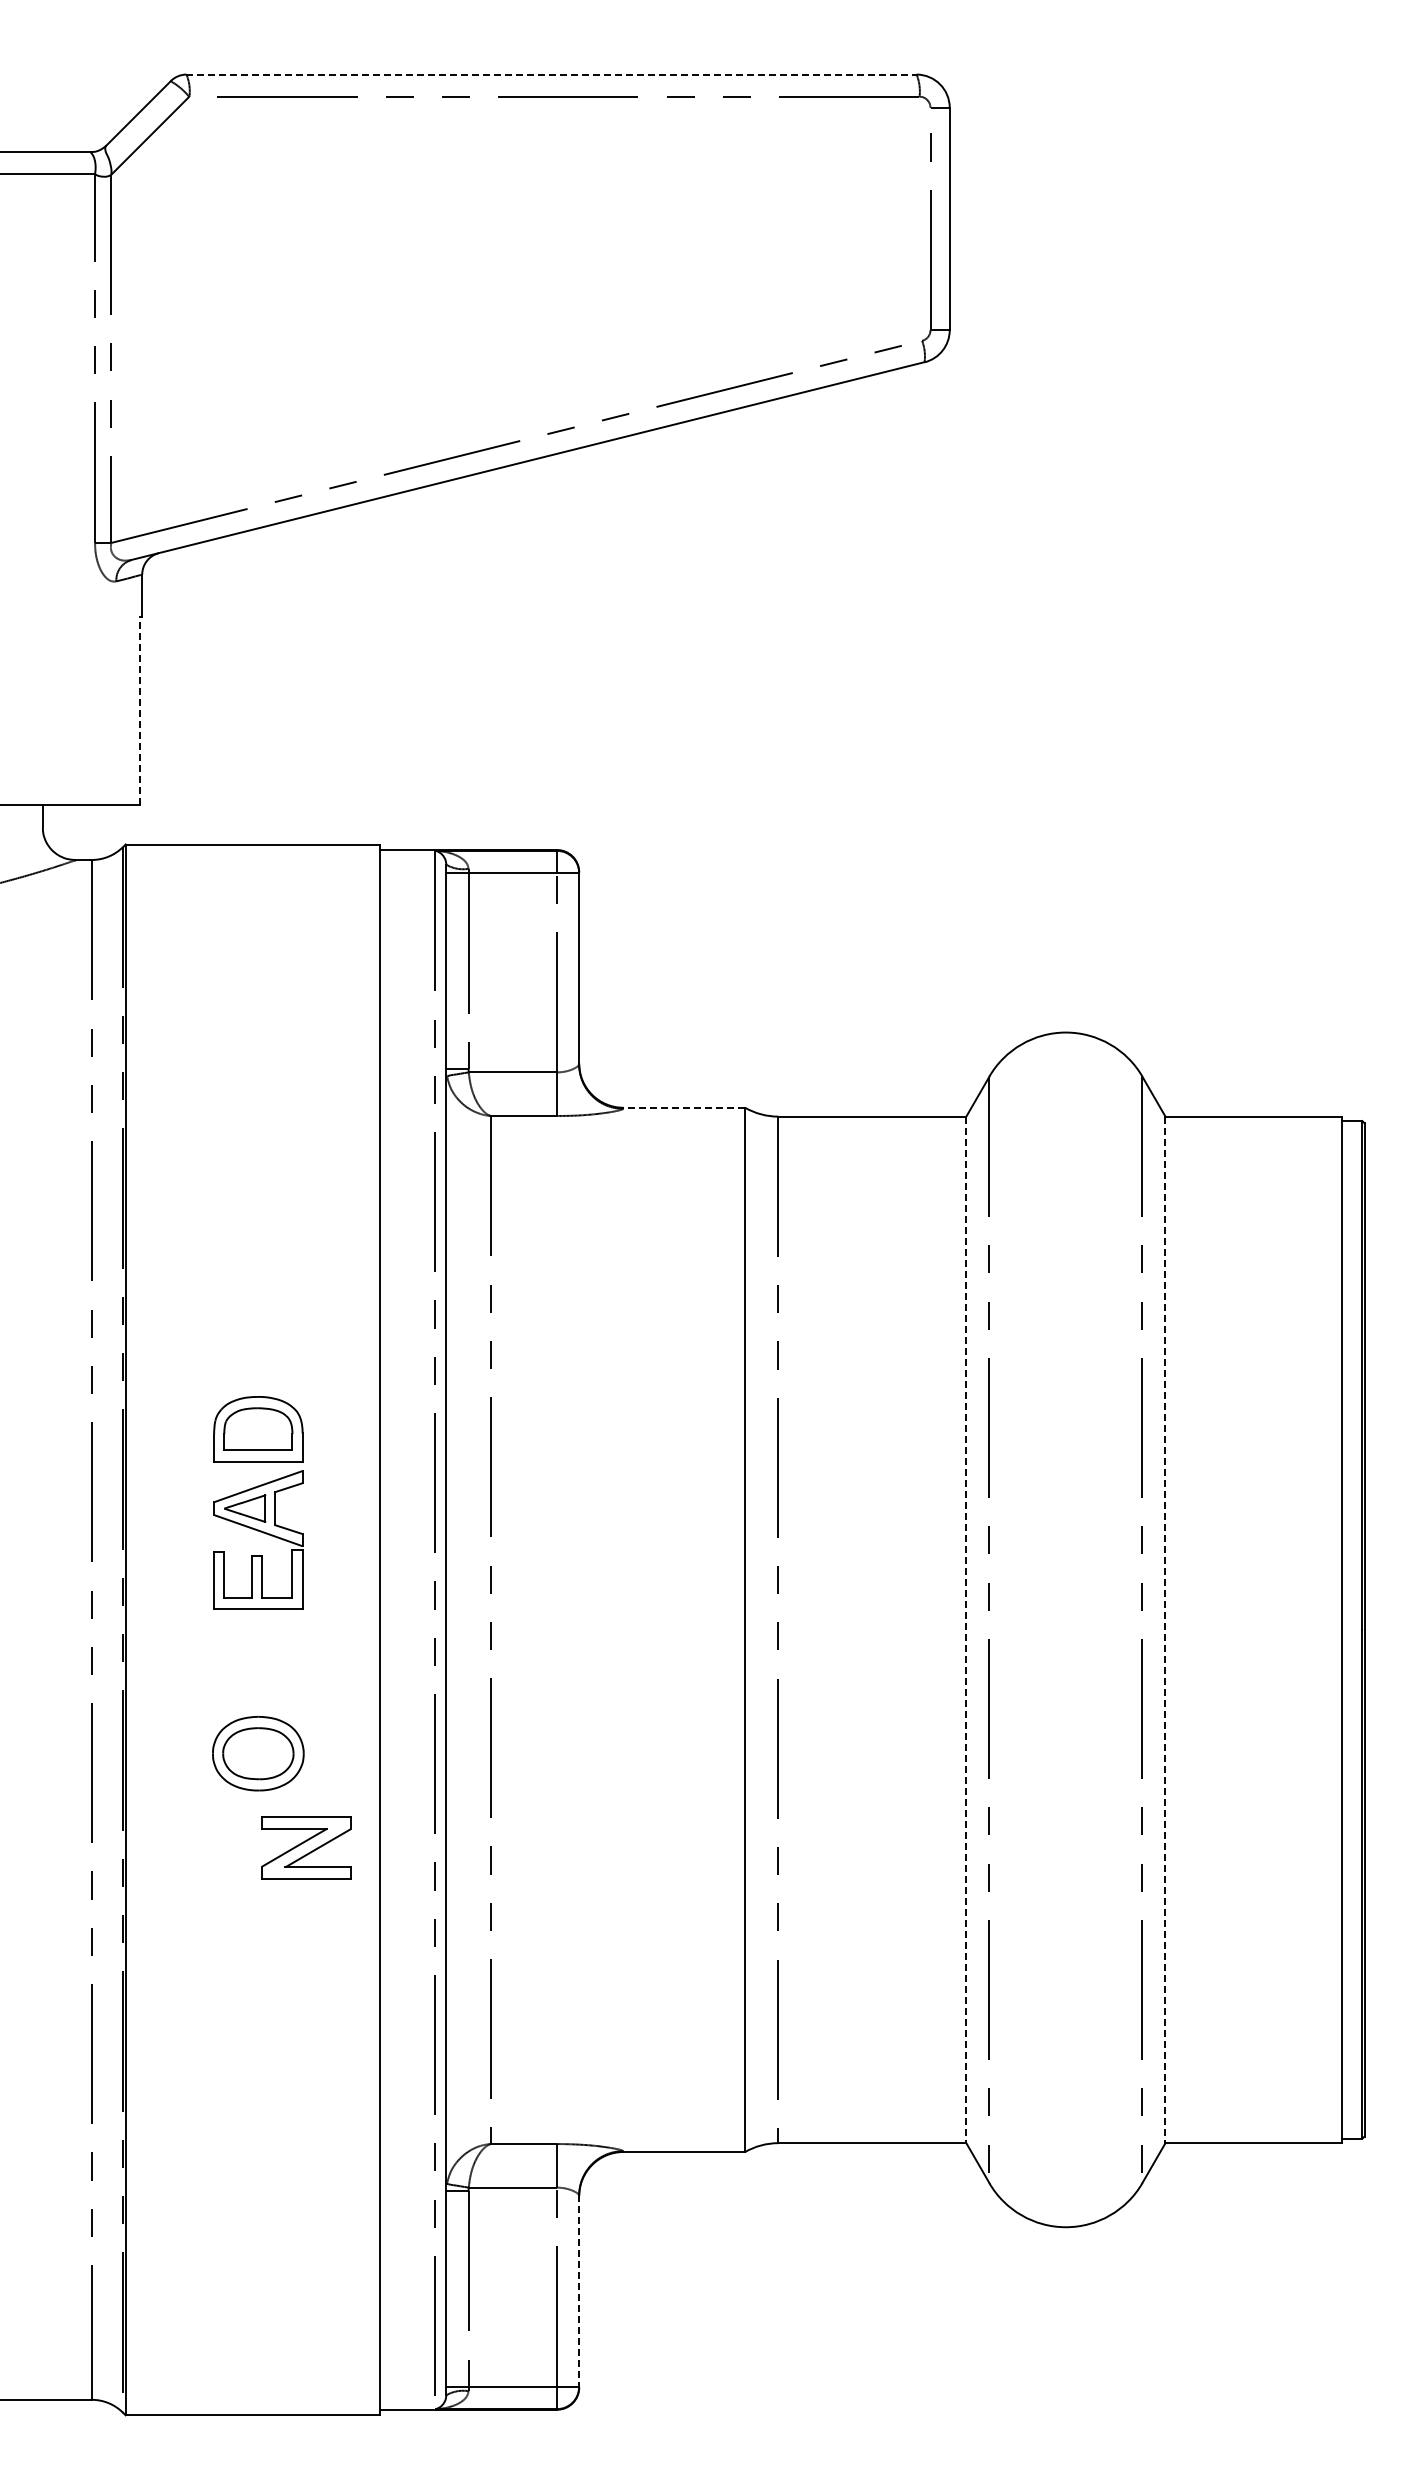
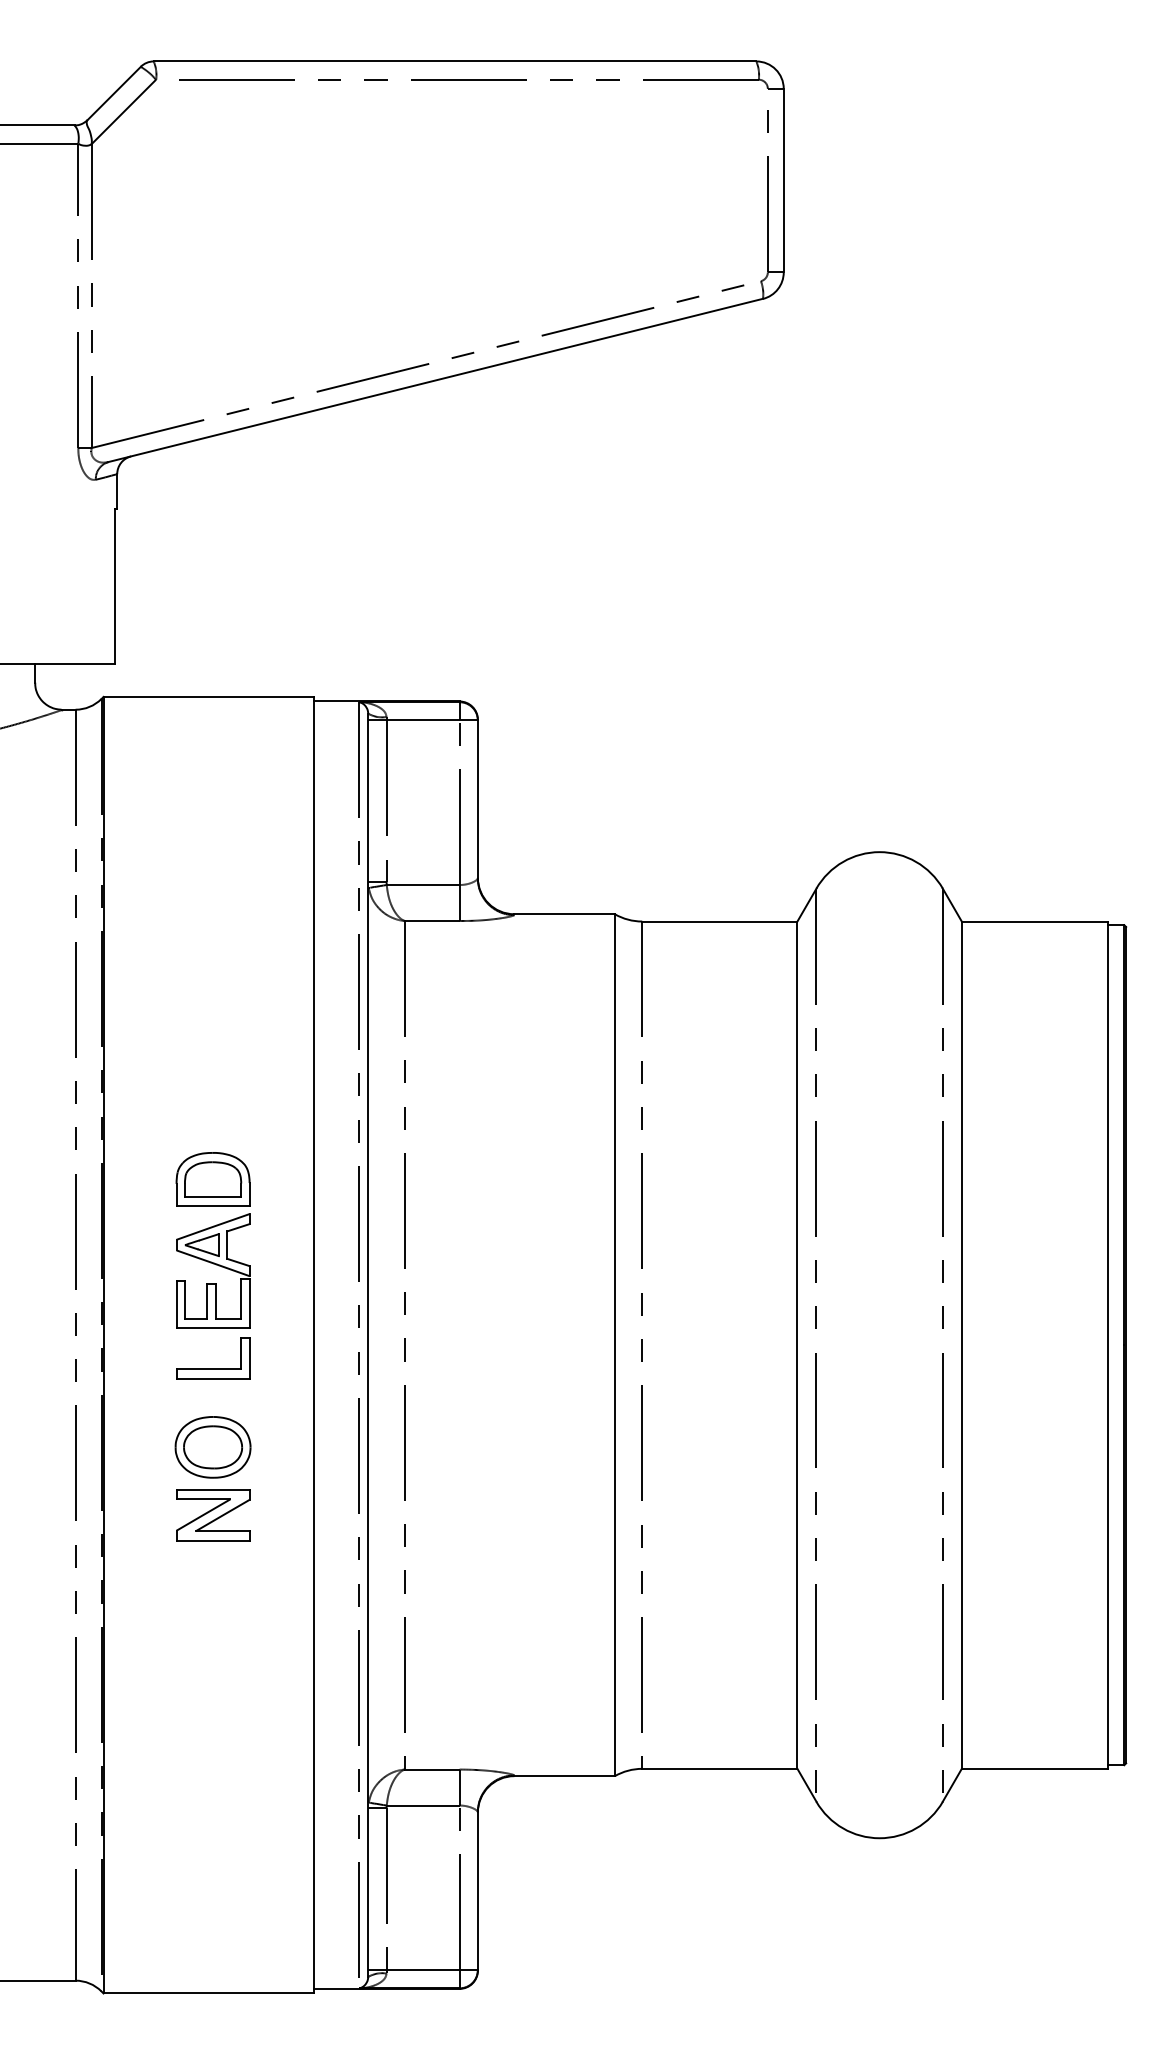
line: (552, 74) -> (455, 61), dashed -> solid
line: (140, 710) -> (115, 586), dashed -> solid
line: (684, 1107) -> (564, 914), dashed -> solid
line: (966, 1630) -> (797, 1345), dashed -> solid
line: (1165, 1630) -> (961, 1345), dashed -> solid
part: (258, 1658) -> (213, 1368), added
part: (306, 1847) -> (213, 1514), moved
line: (579, 2291) -> (478, 1891), dashed -> solid

